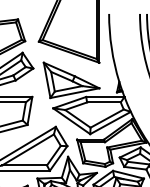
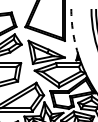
arc: (110, 48) -> (72, 31), solid -> dashed

